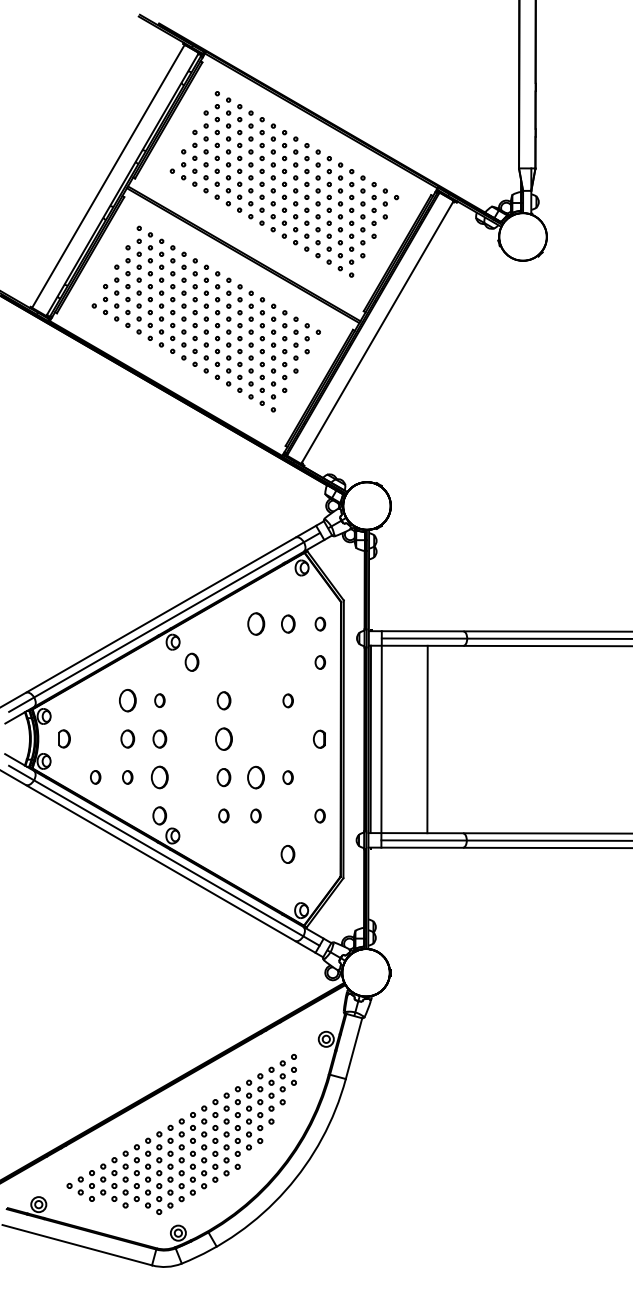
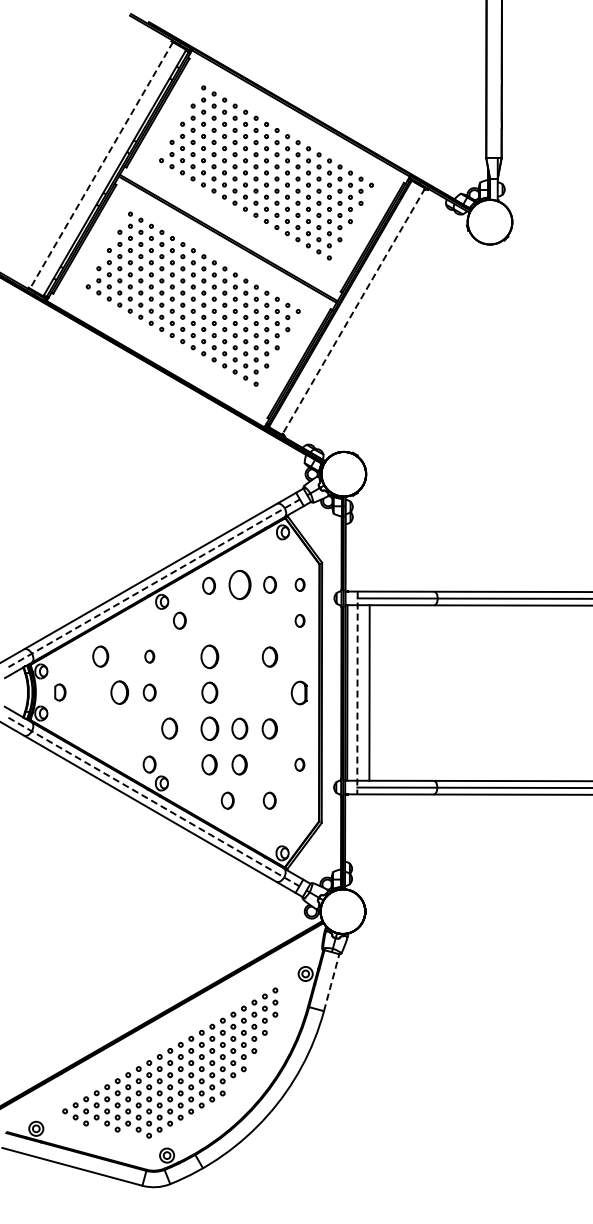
line: (108, 176) -> (101, 165), solid -> dashed
line: (377, 332) -> (353, 311), solid -> dashed
line: (164, 622) -> (154, 583), solid -> dashed
part: (255, 623) -> (239, 584), size x1.4
part: (222, 624) -> (208, 585), added
part: (127, 700) -> (100, 656), moved
part: (223, 700) -> (209, 656), size x1.4
part: (287, 700) -> (269, 656), size x1.6
part: (127, 738) -> (119, 692), size x1.4
part: (319, 738) -> (299, 692), size x1.4
line: (427, 738) -> (369, 692), moved
line: (381, 739) -> (357, 693), solid -> dashed
part: (95, 777) -> (89, 728), removed
part: (127, 777) -> (119, 728), removed
part: (159, 777) -> (169, 728), moved
part: (223, 777) -> (209, 728), size x1.4
part: (287, 777) -> (269, 728), size x1.6
part: (223, 815) -> (209, 764), size x1.6
part: (255, 815) -> (239, 764), size x1.6
part: (242, 854) -> (227, 800), added
line: (164, 856) -> (154, 802), solid -> dashed
line: (353, 1048) -> (331, 982), solid -> dashed

